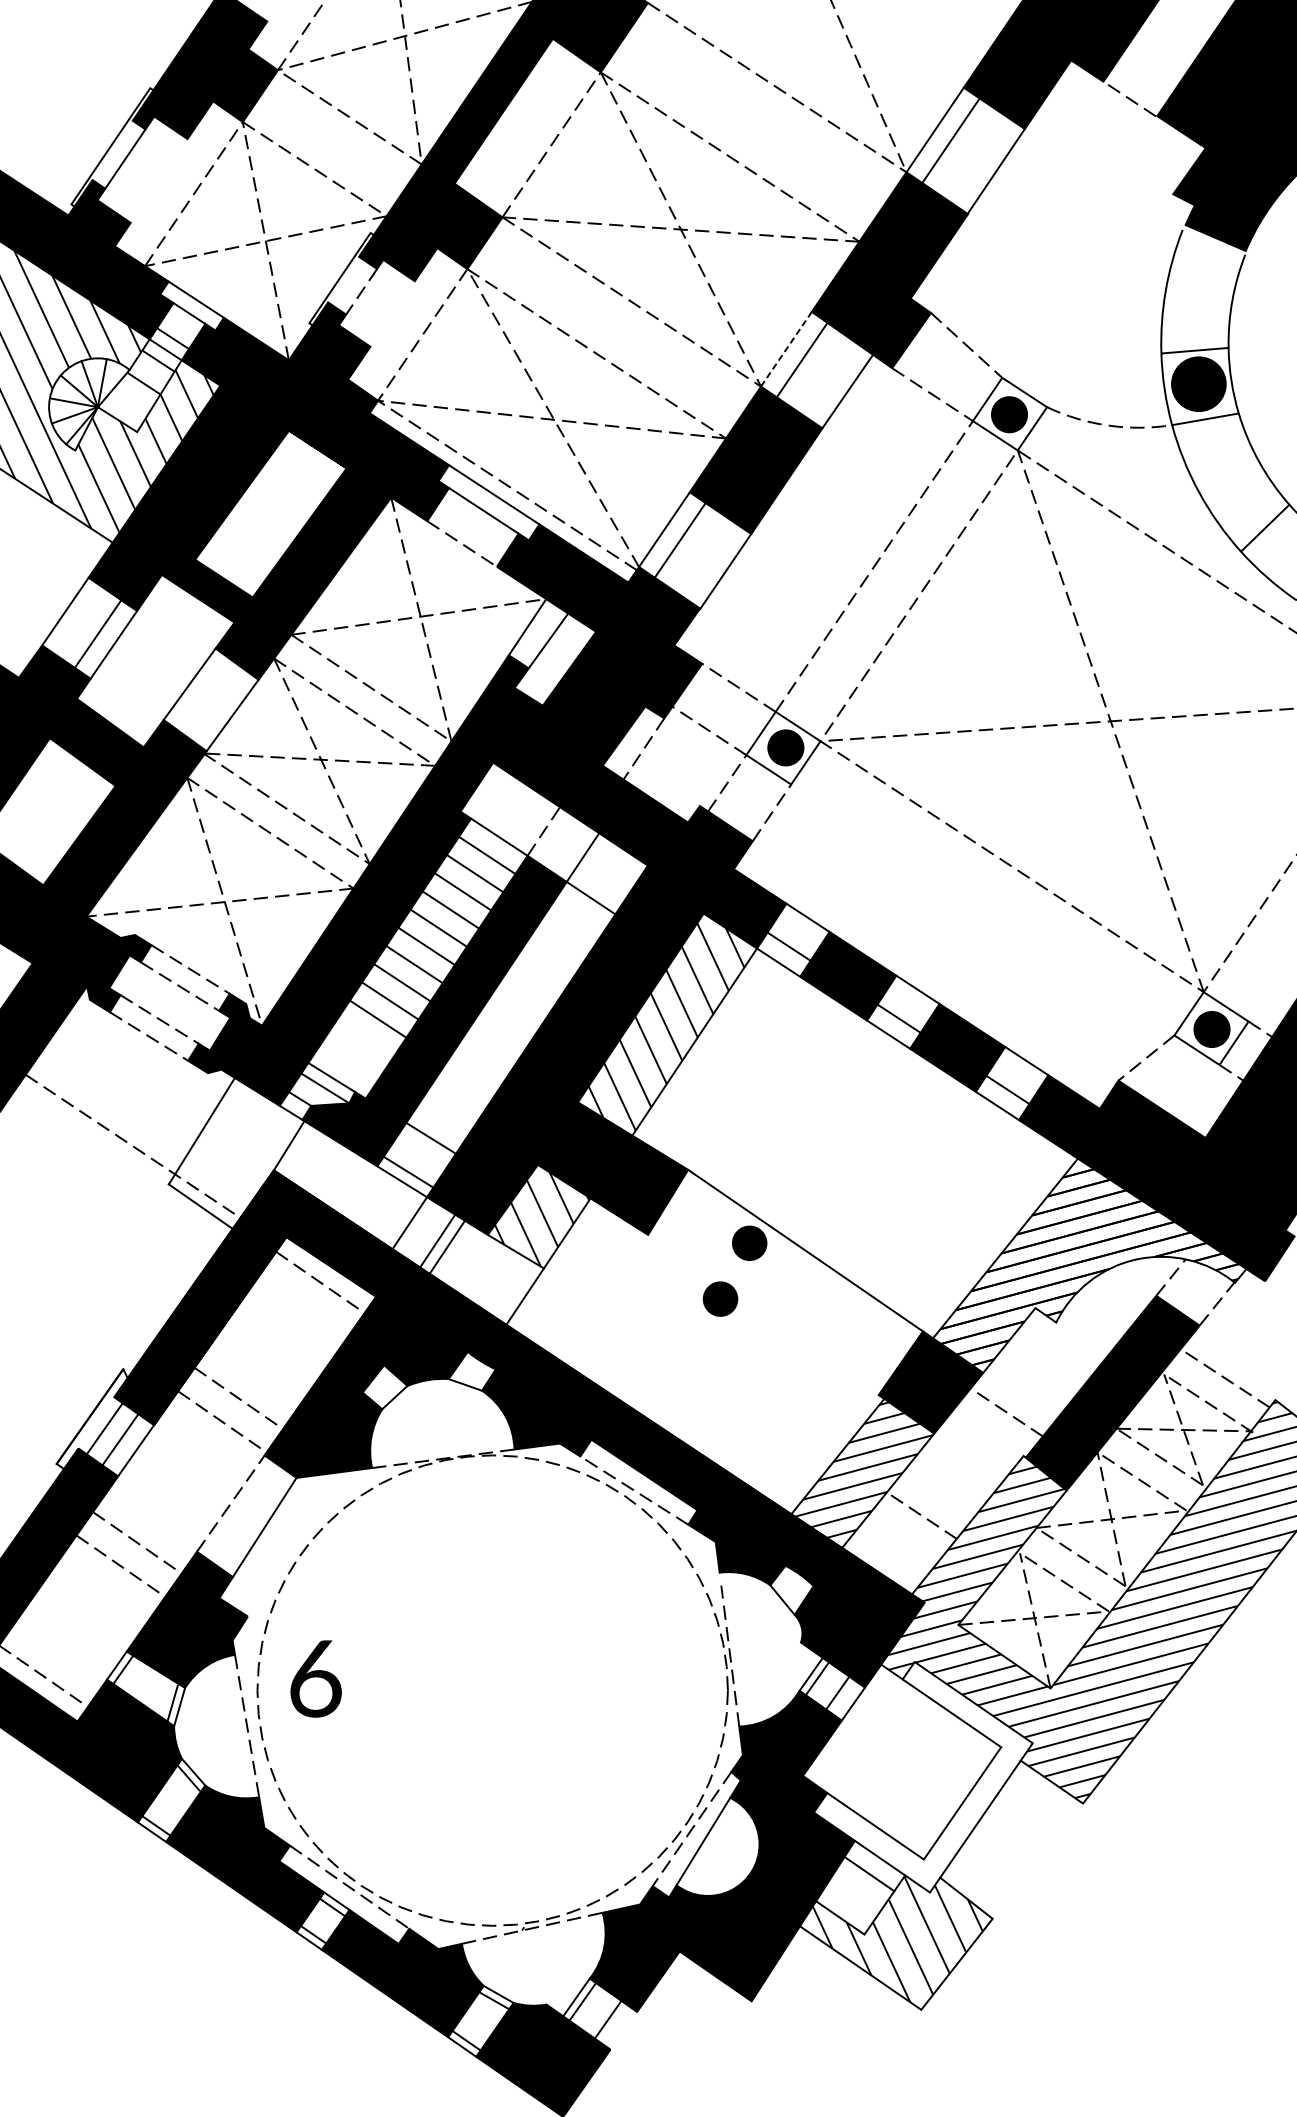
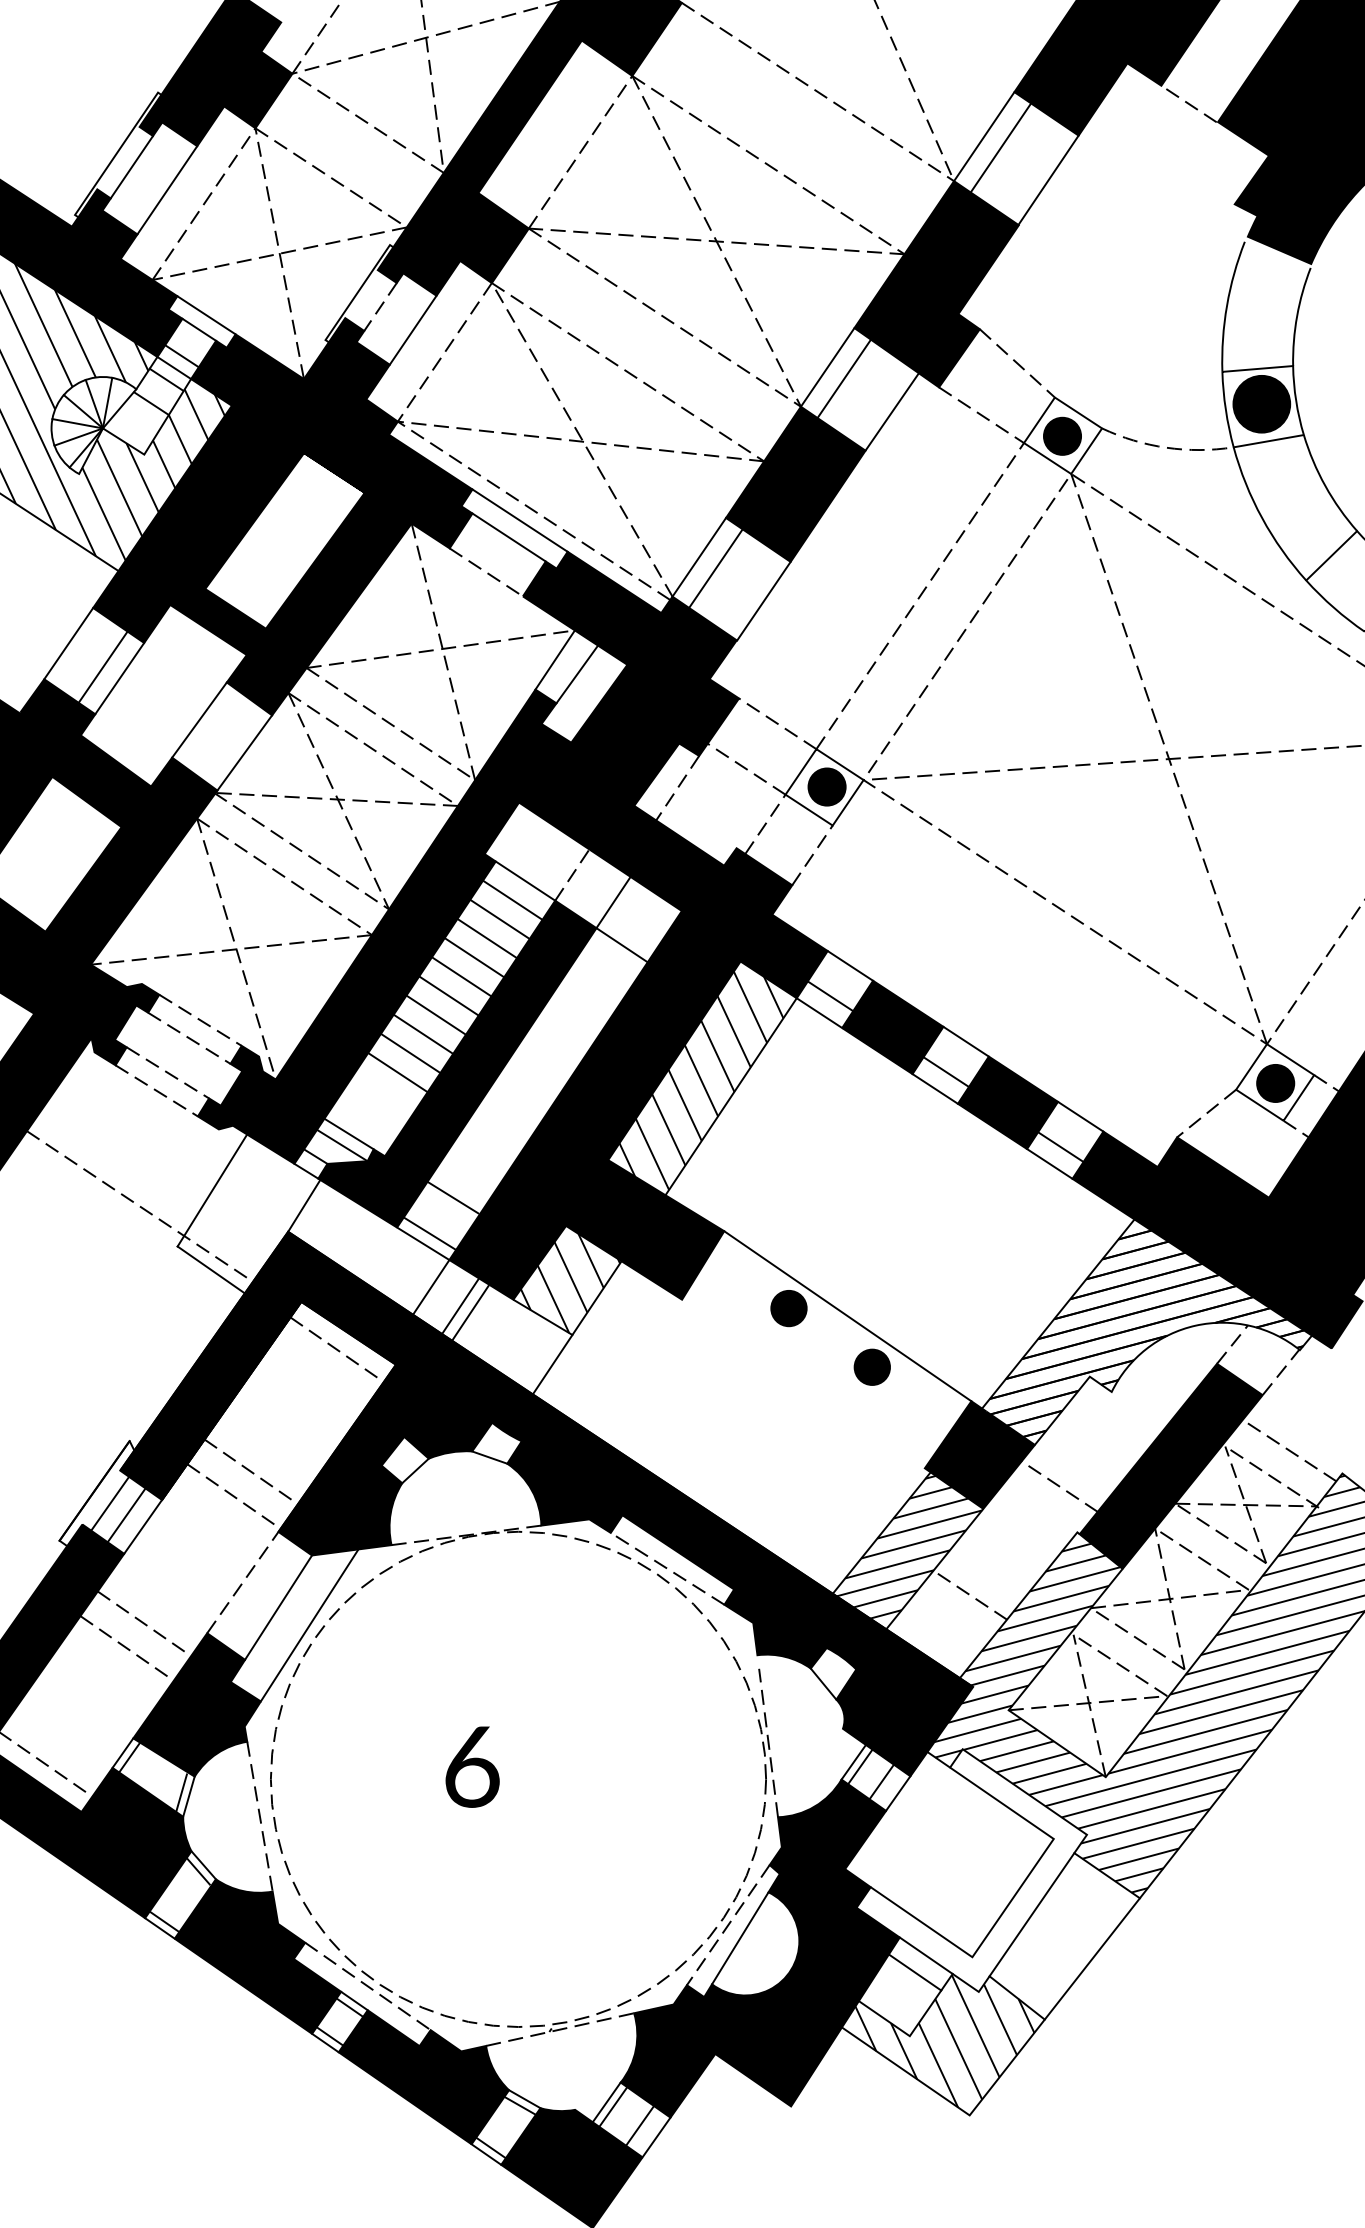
line: (159, 181) -> (167, 190), added
line: (392, 313) -> (412, 329), added
line: (786, 349) -> (827, 367), dashed -> solid
part: (719, 1298) -> (871, 1366), moved
line: (294, 1544) -> (309, 1625), added
text: (316, 1678) -> (472, 1766), moved
line: (1037, 1860) -> (1091, 1958), added
line: (623, 2030) -> (656, 2137), added

